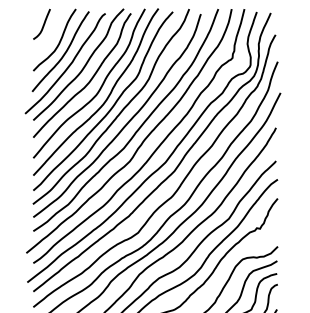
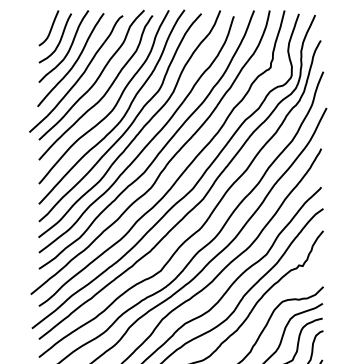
curve: (51, 32) -> (60, 37), added

